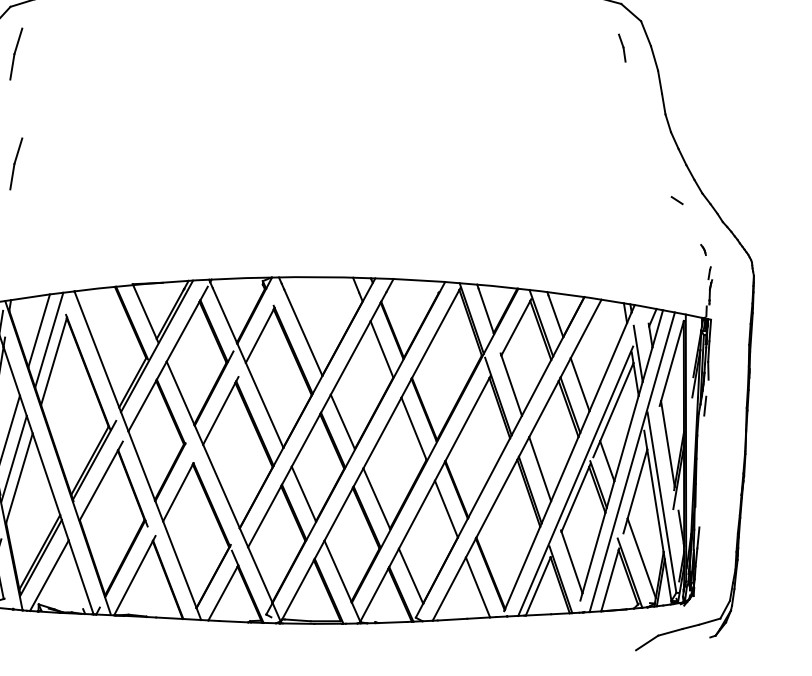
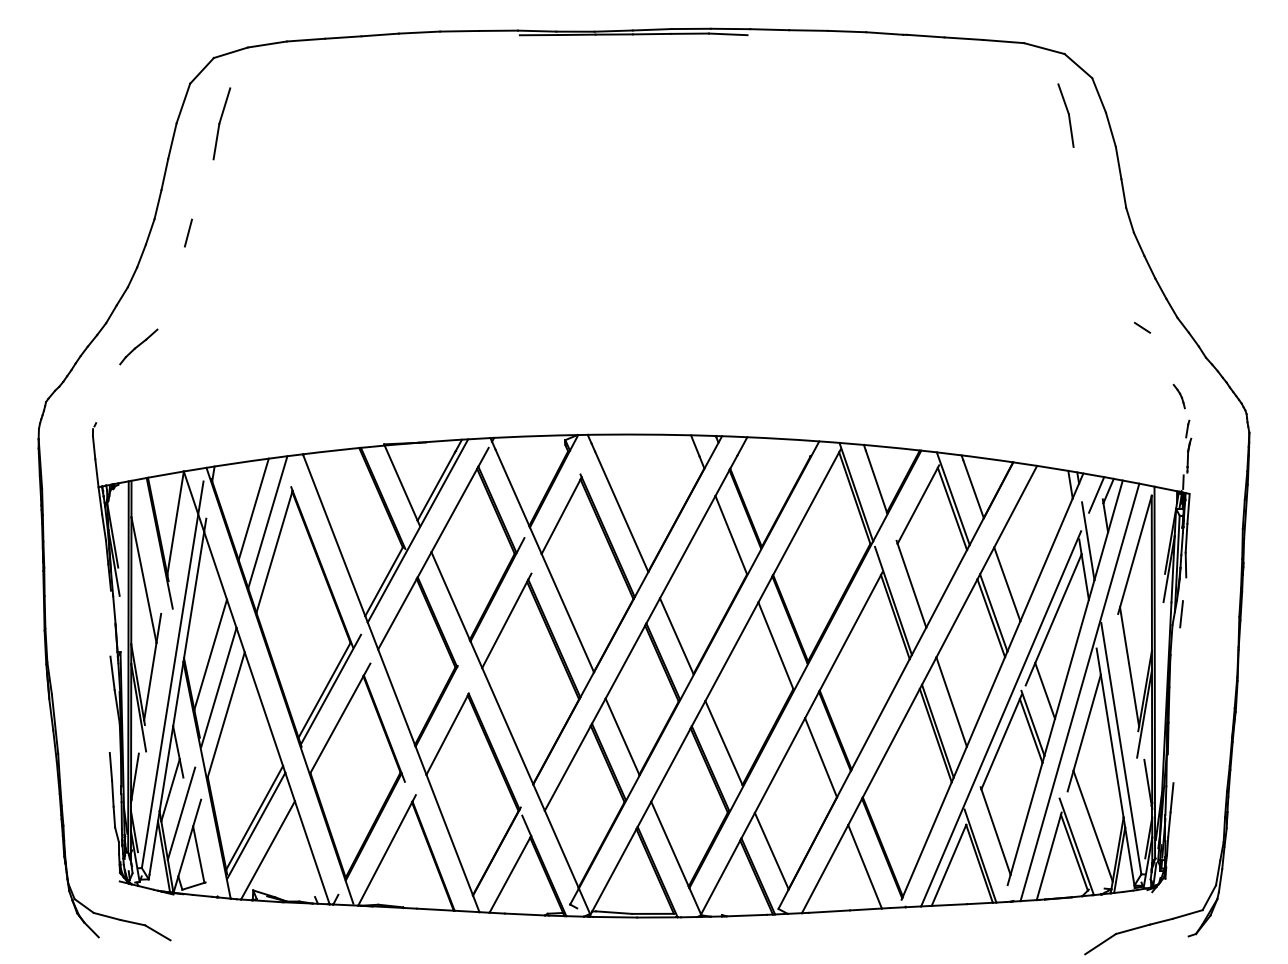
part: (621, 48) -> (1065, 115), size x1.67
part: (16, 163) -> (221, 276), removed
part: (703, 249) -> (1178, 396), size x1.67
line: (644, 320) -> (1096, 494), added

